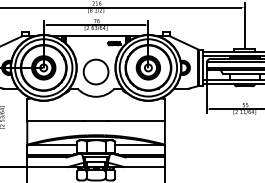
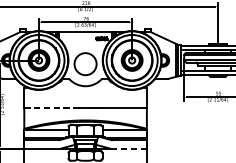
line: (55, 121) -> (49, 108), solid -> dashed
line: (144, 167) -> (128, 149), solid -> dashed

